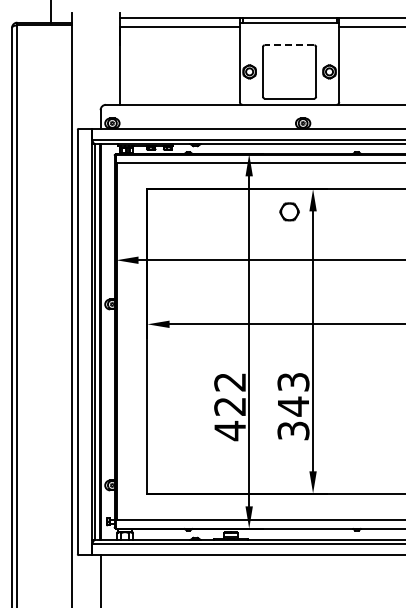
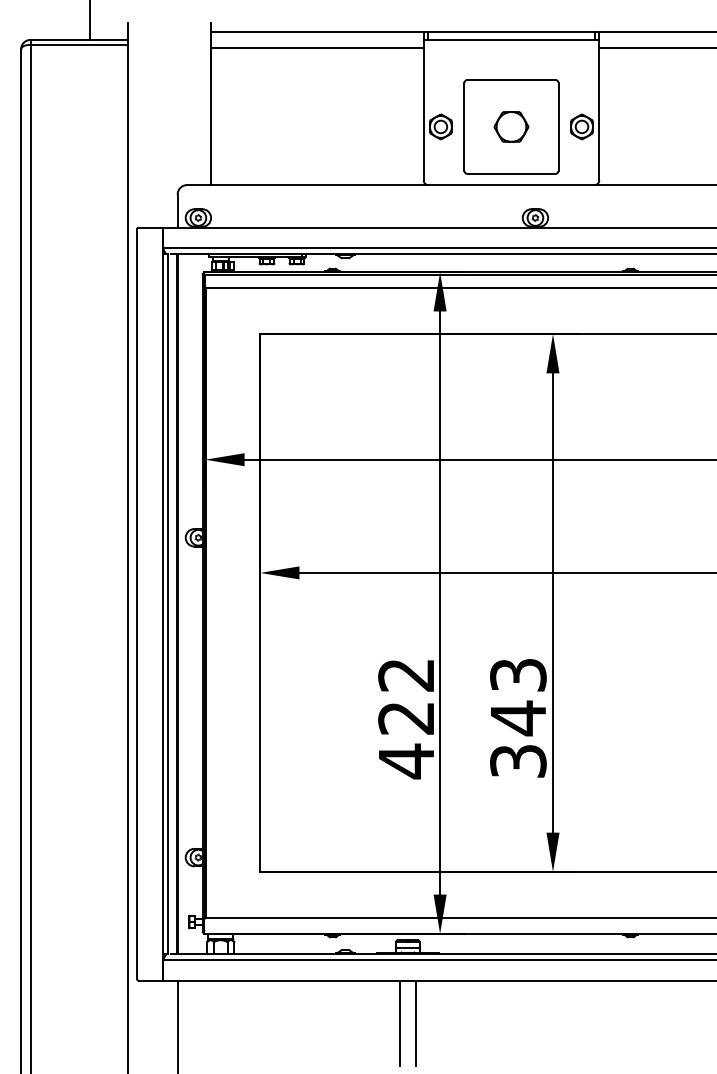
line: (289, 45) -> (511, 80), dashed -> solid
part: (289, 211) -> (511, 126), moved
line: (226, 579) -> (400, 1023), added
line: (235, 579) -> (415, 1023), added

